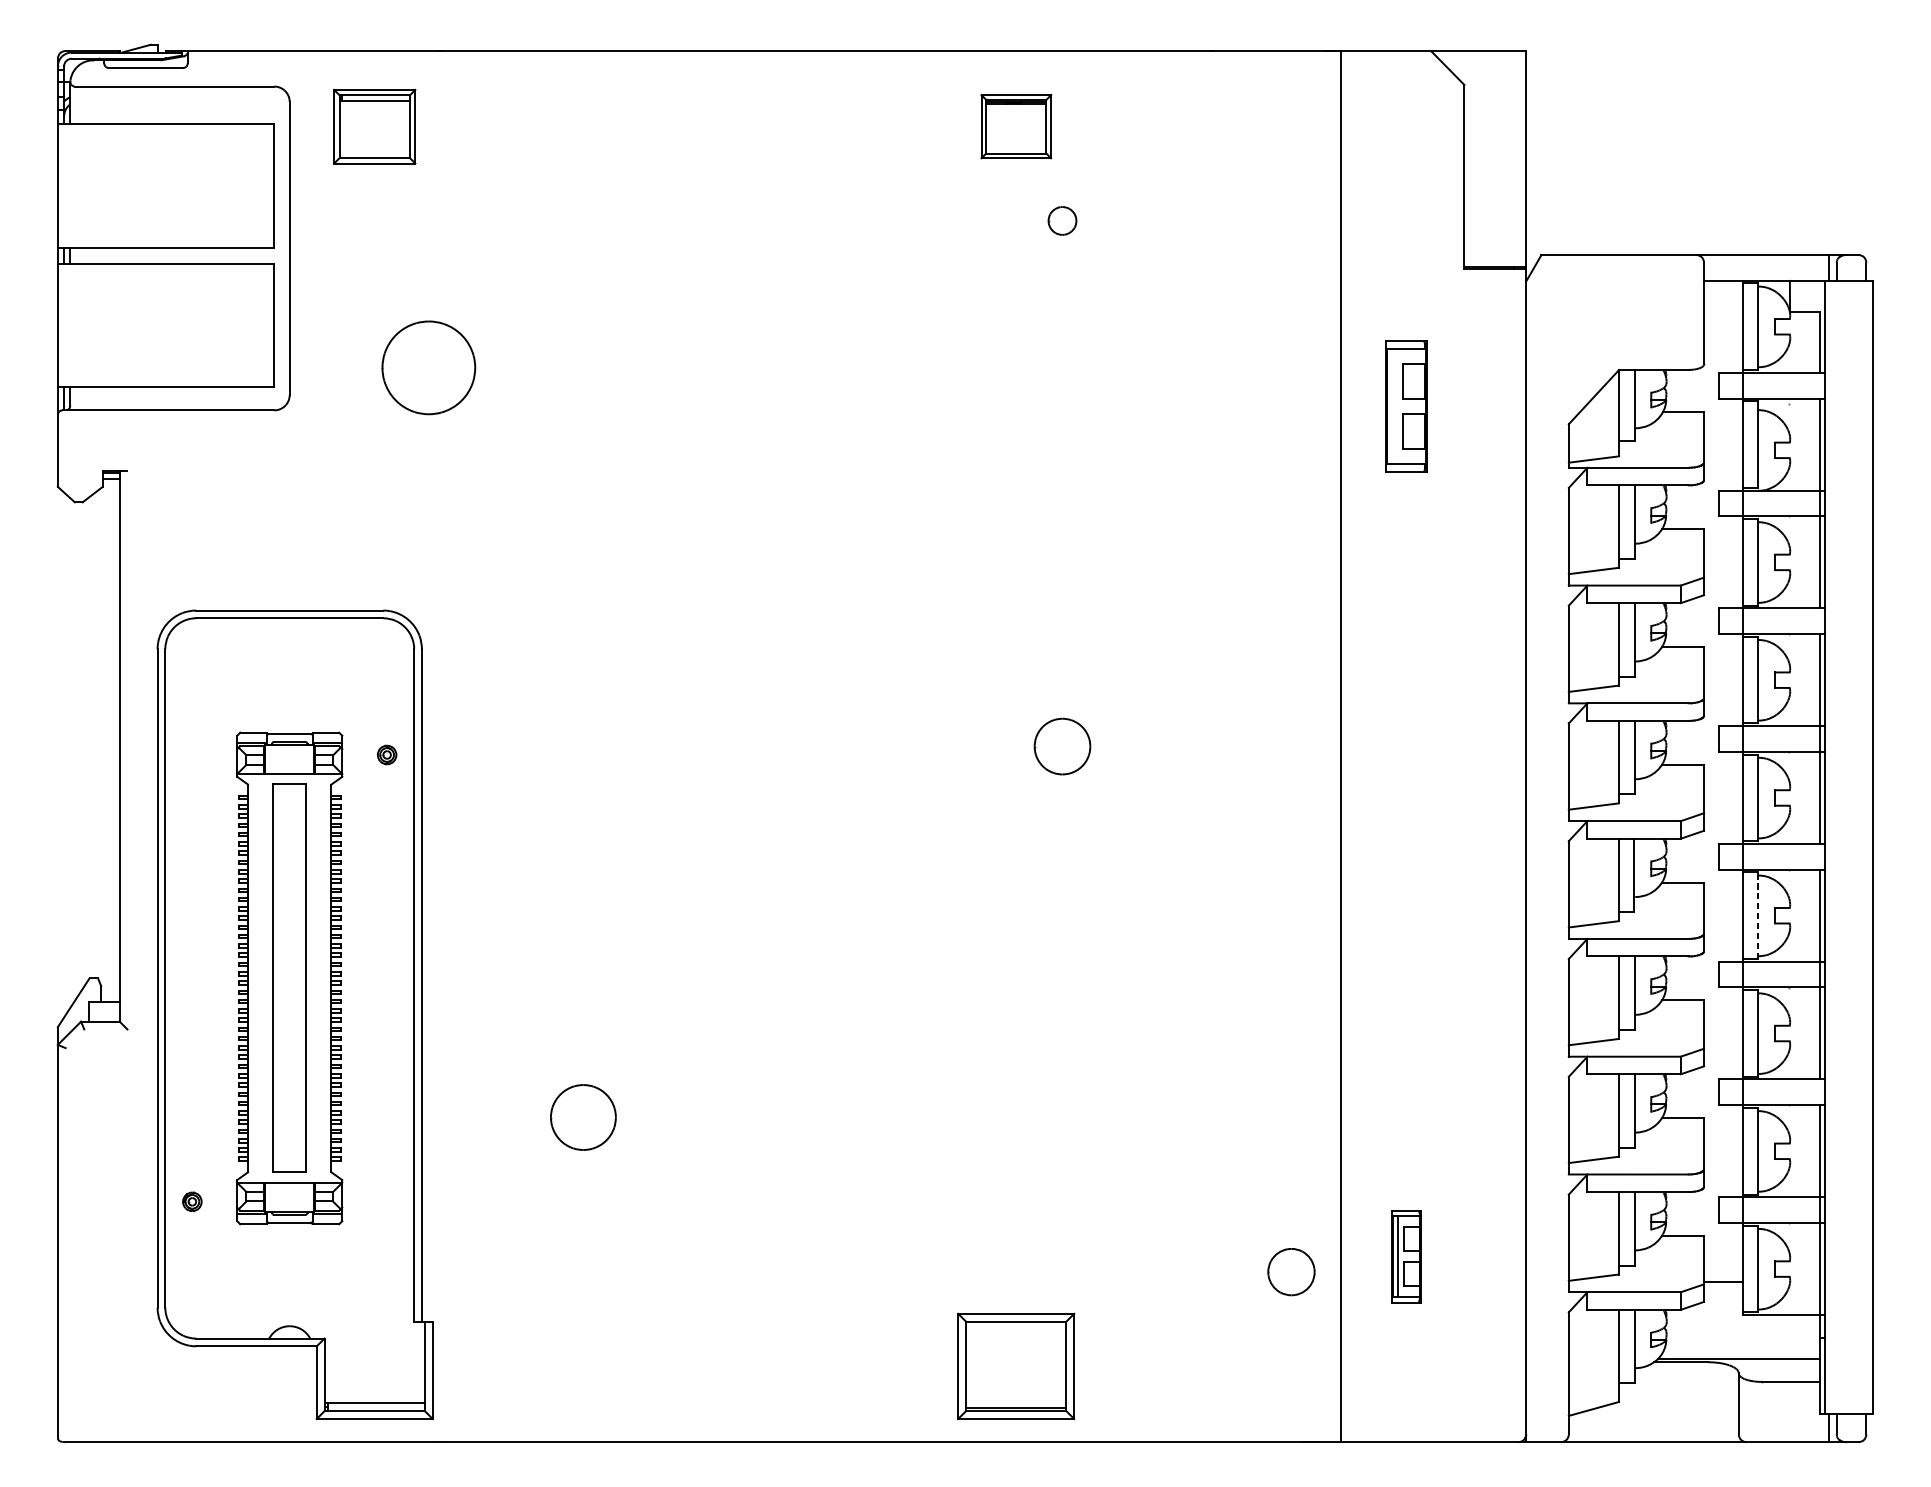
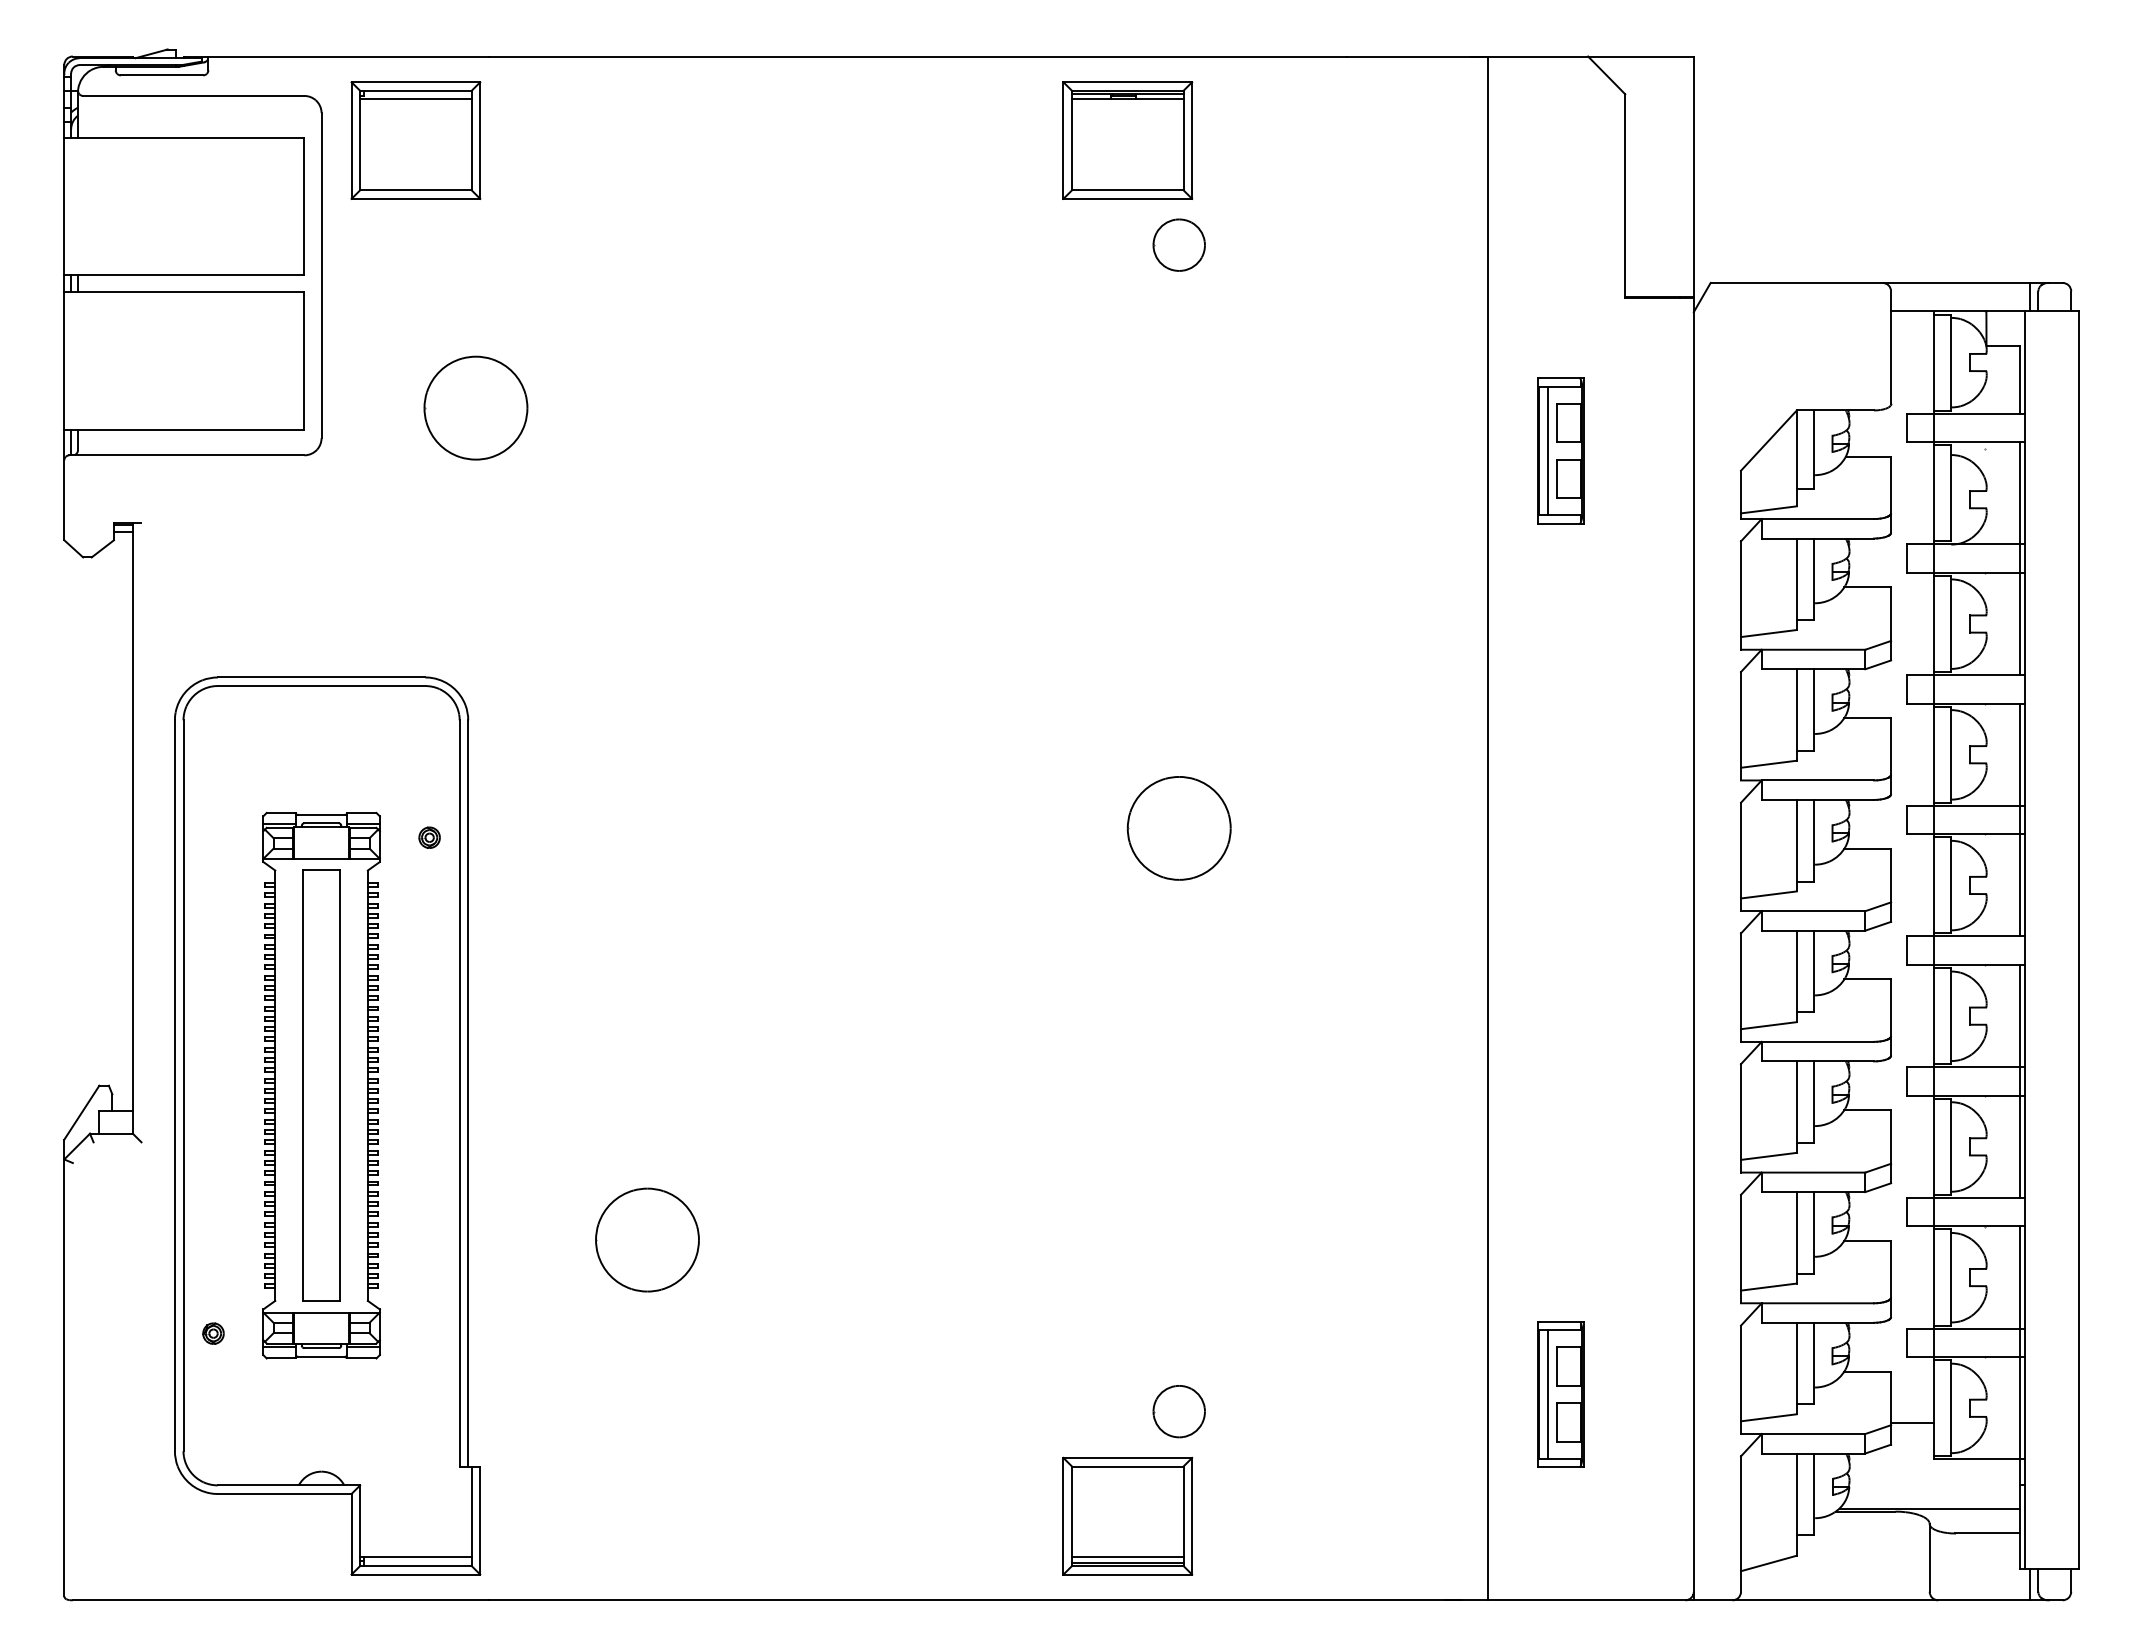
part: (374, 126) -> (415, 140), size x1.43
part: (1015, 126) -> (1127, 140), size x1.67
part: (1061, 220) -> (1178, 244), size x1.67
line: (1395, 406) -> (1548, 450), added
part: (1061, 746) -> (1178, 828), size x1.67
line: (1758, 915) -> (1951, 1015), dashed -> solid
part: (583, 1117) -> (647, 1239), size x1.43
part: (1406, 1256) -> (1560, 1394), size x1.43
part: (1290, 1271) -> (1178, 1411), moved
line: (1015, 1403) -> (1127, 1557), added

